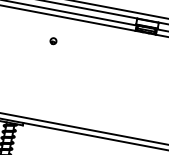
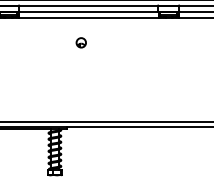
part: (52, 40) -> (80, 42), size x1.6

